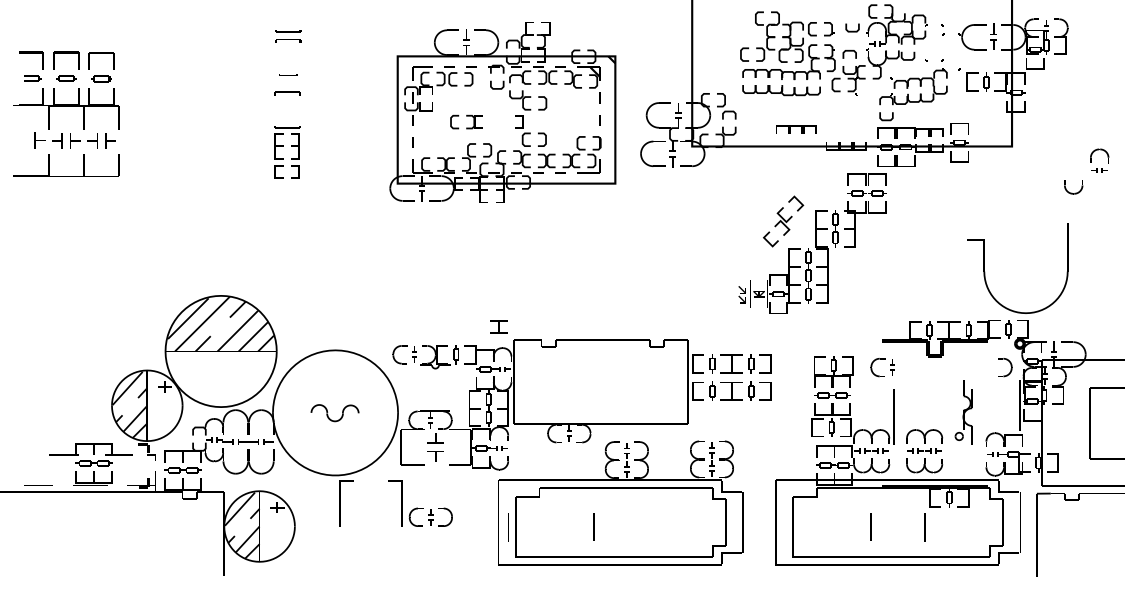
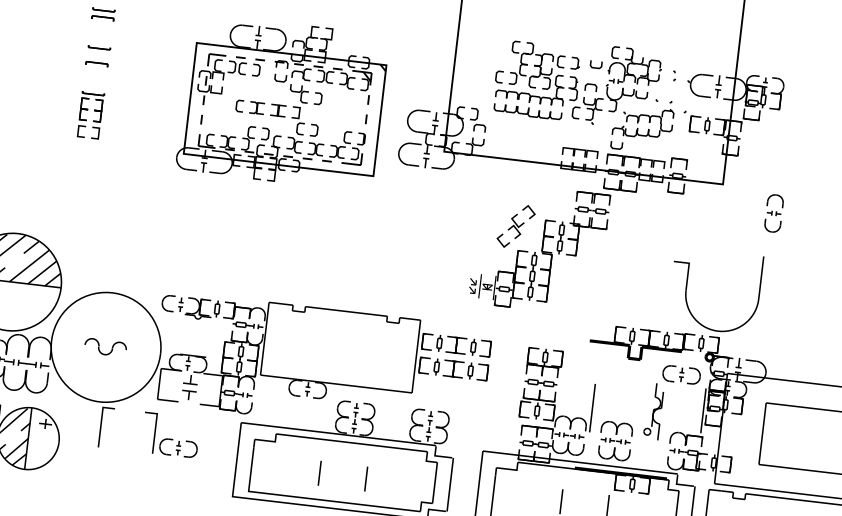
part: (288, 74) -> (99, 47), size x1.43
part: (796, 129) -> (580, 152), moved
part: (1091, 160) -> (767, 203), moved
part: (498, 326) -> (277, 110), moved
part: (882, 359) -> (673, 366), moved
line: (508, 527) -> (366, 479), moved

